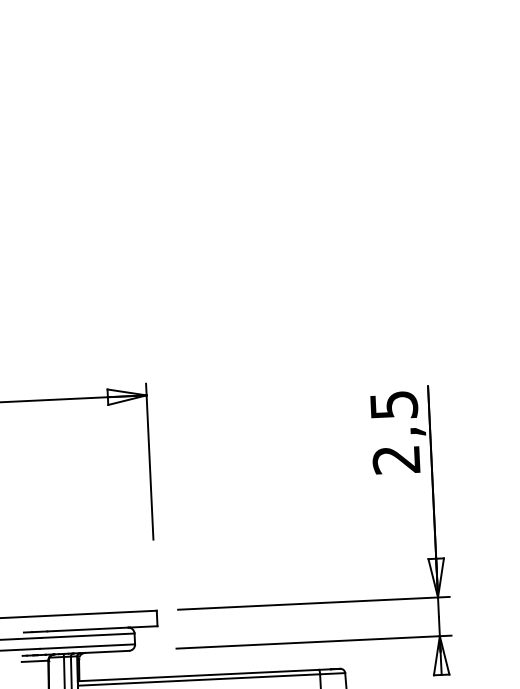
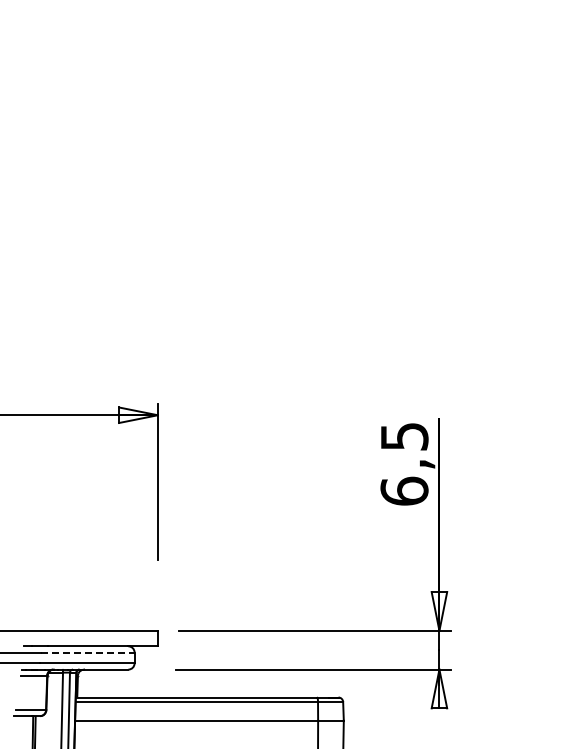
text: (396, 458) -> (404, 490), 2,5 -> 6,5
line: (87, 635) -> (87, 652), solid -> dashed

